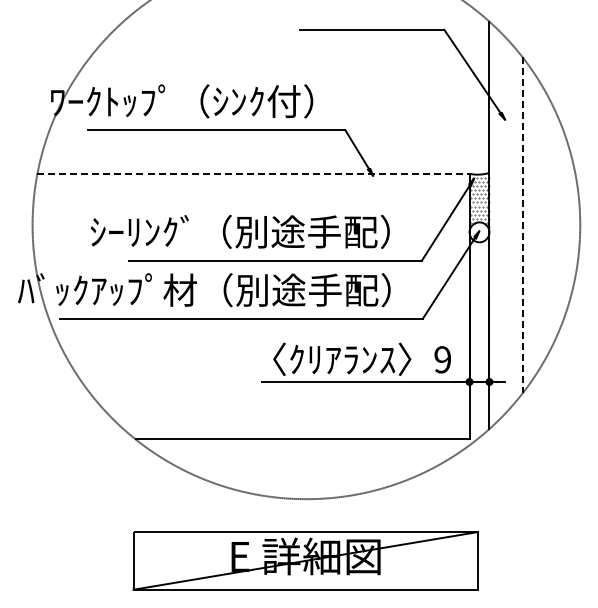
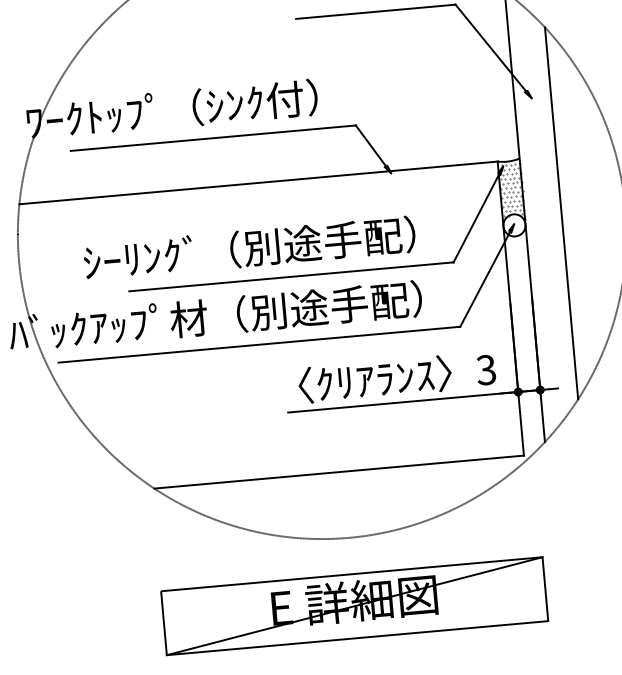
line: (254, 173) -> (259, 182), dashed -> solid
line: (522, 225) -> (561, 213), dashed -> solid
text: (442, 359) -> (486, 369), 9 -> 3

